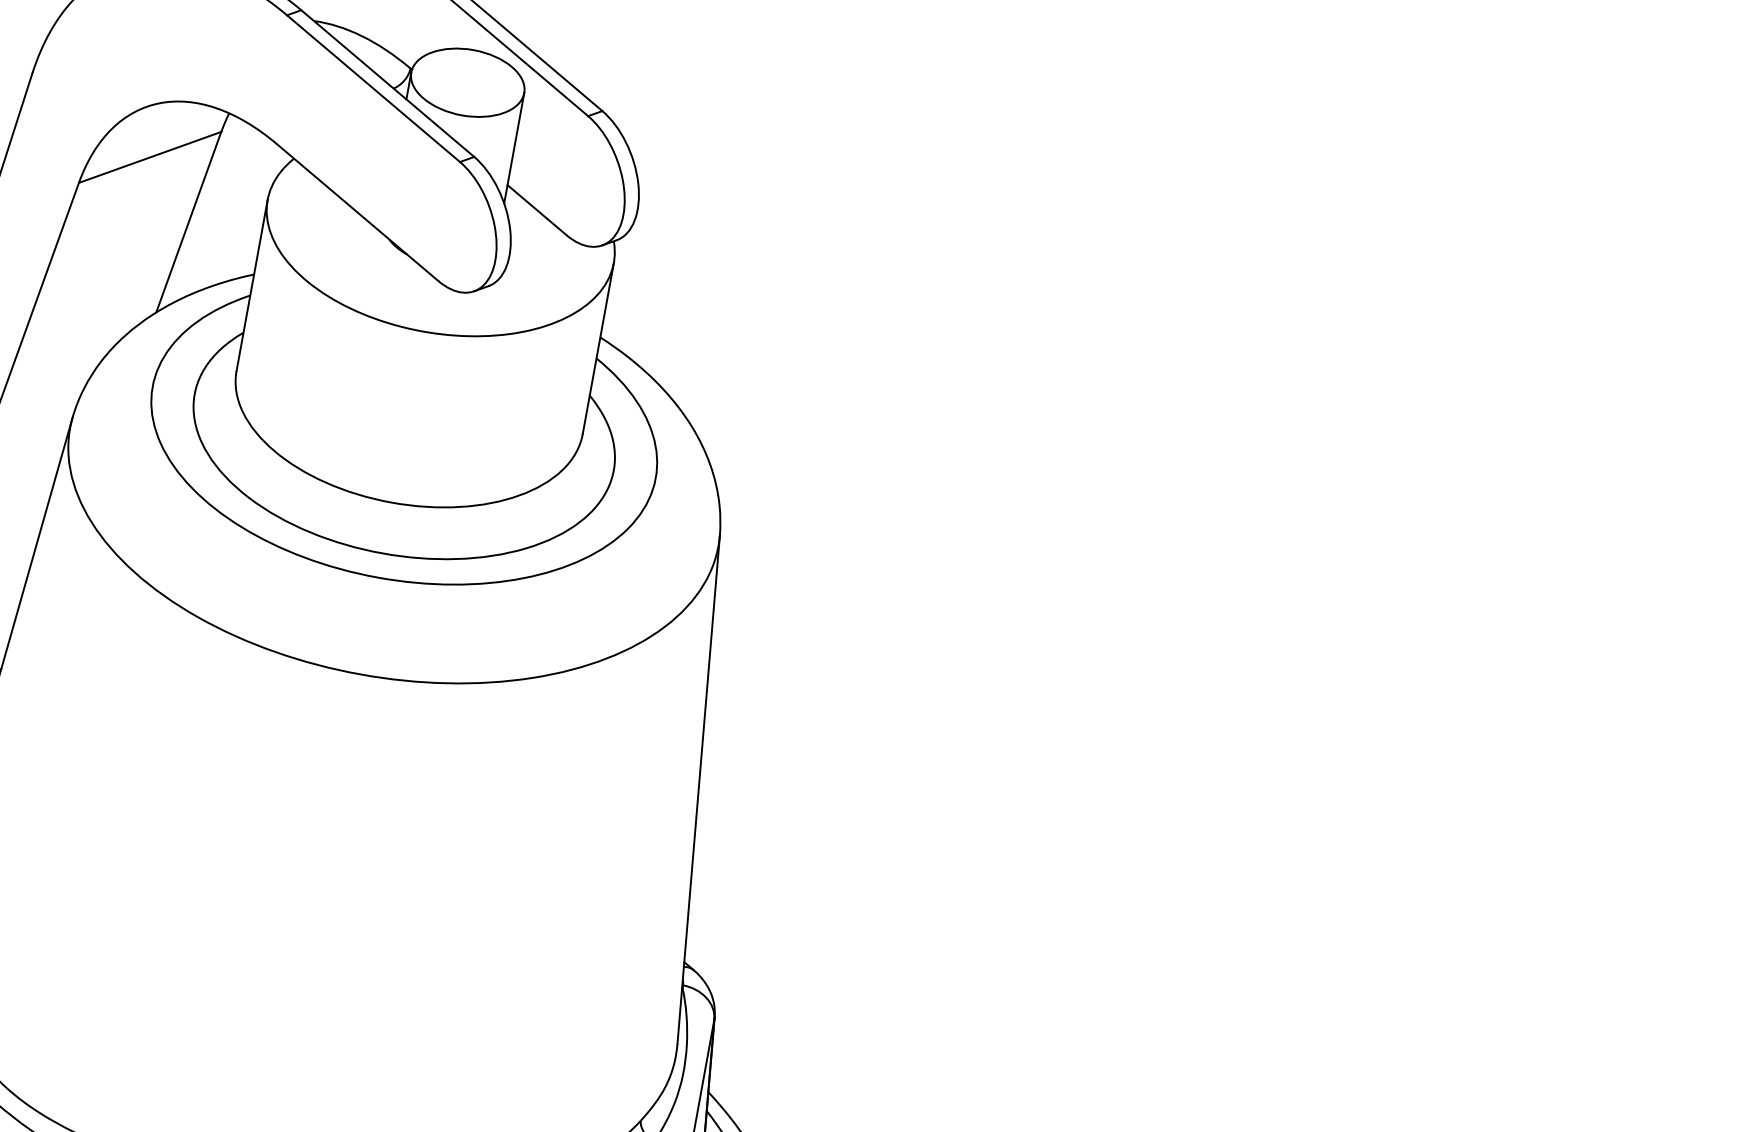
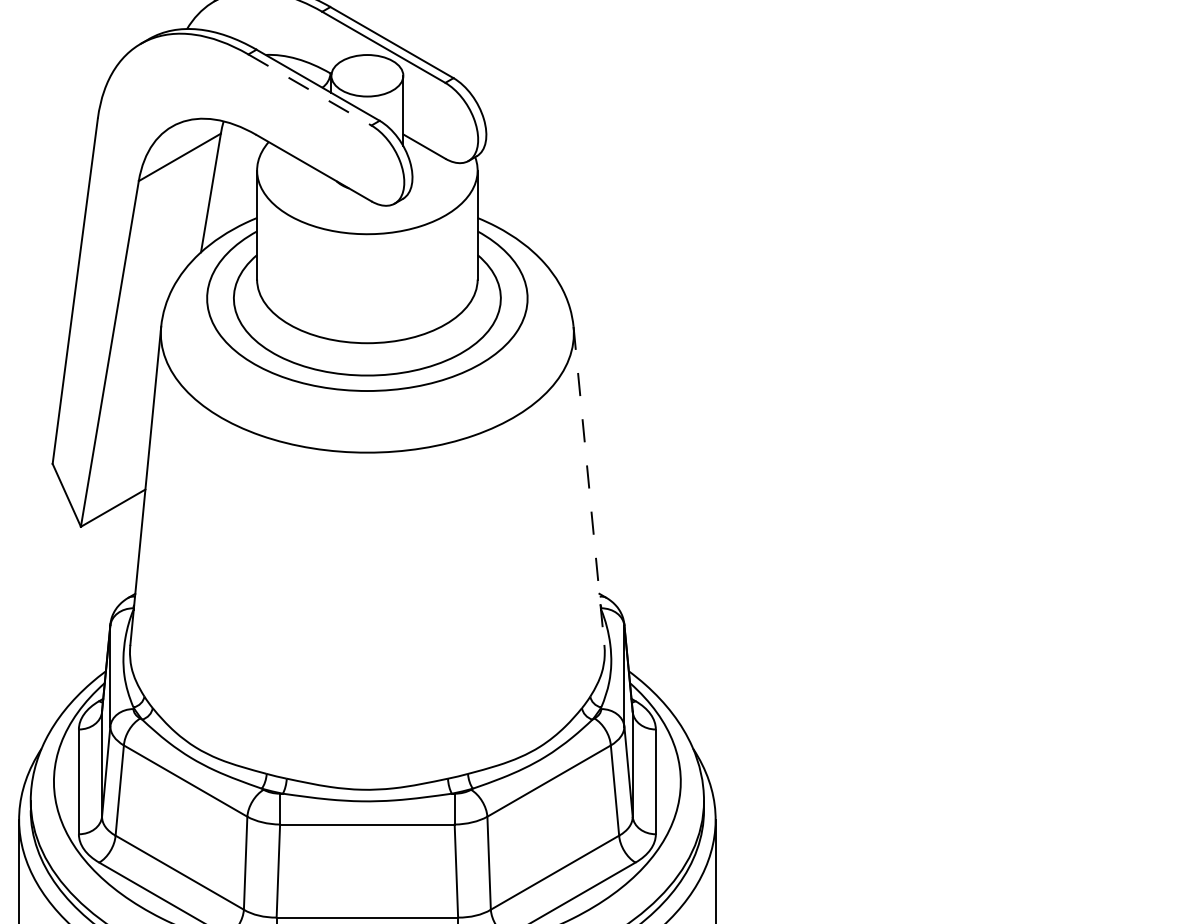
line: (374, 89) -> (310, 90), solid -> dashed
line: (698, 789) -> (588, 485), solid -> dashed

